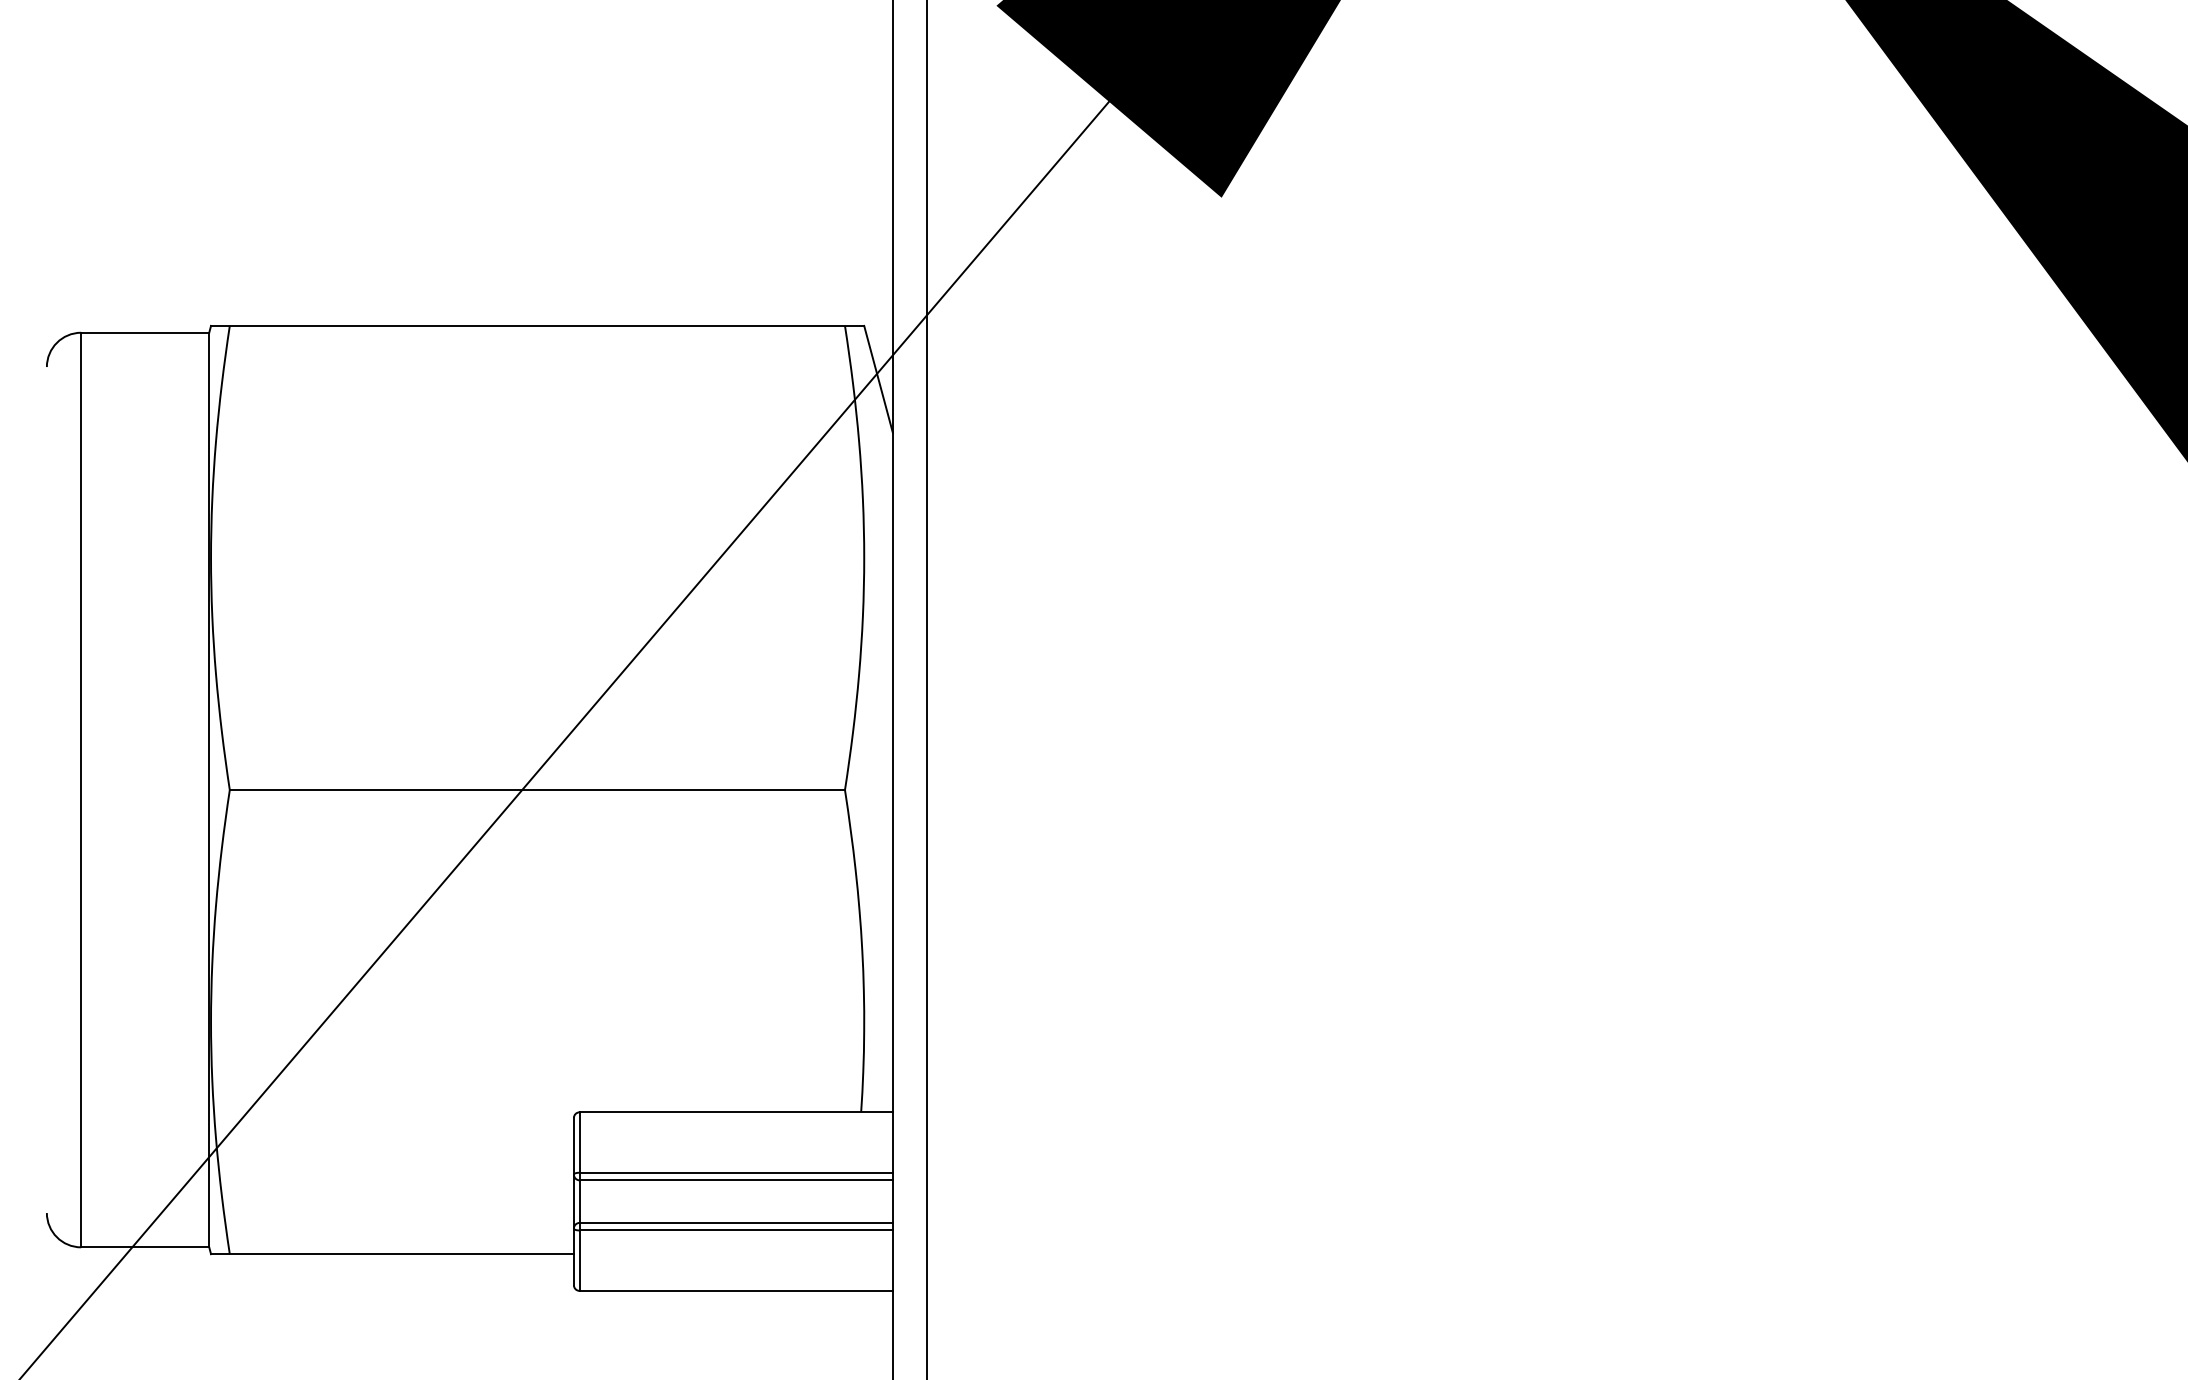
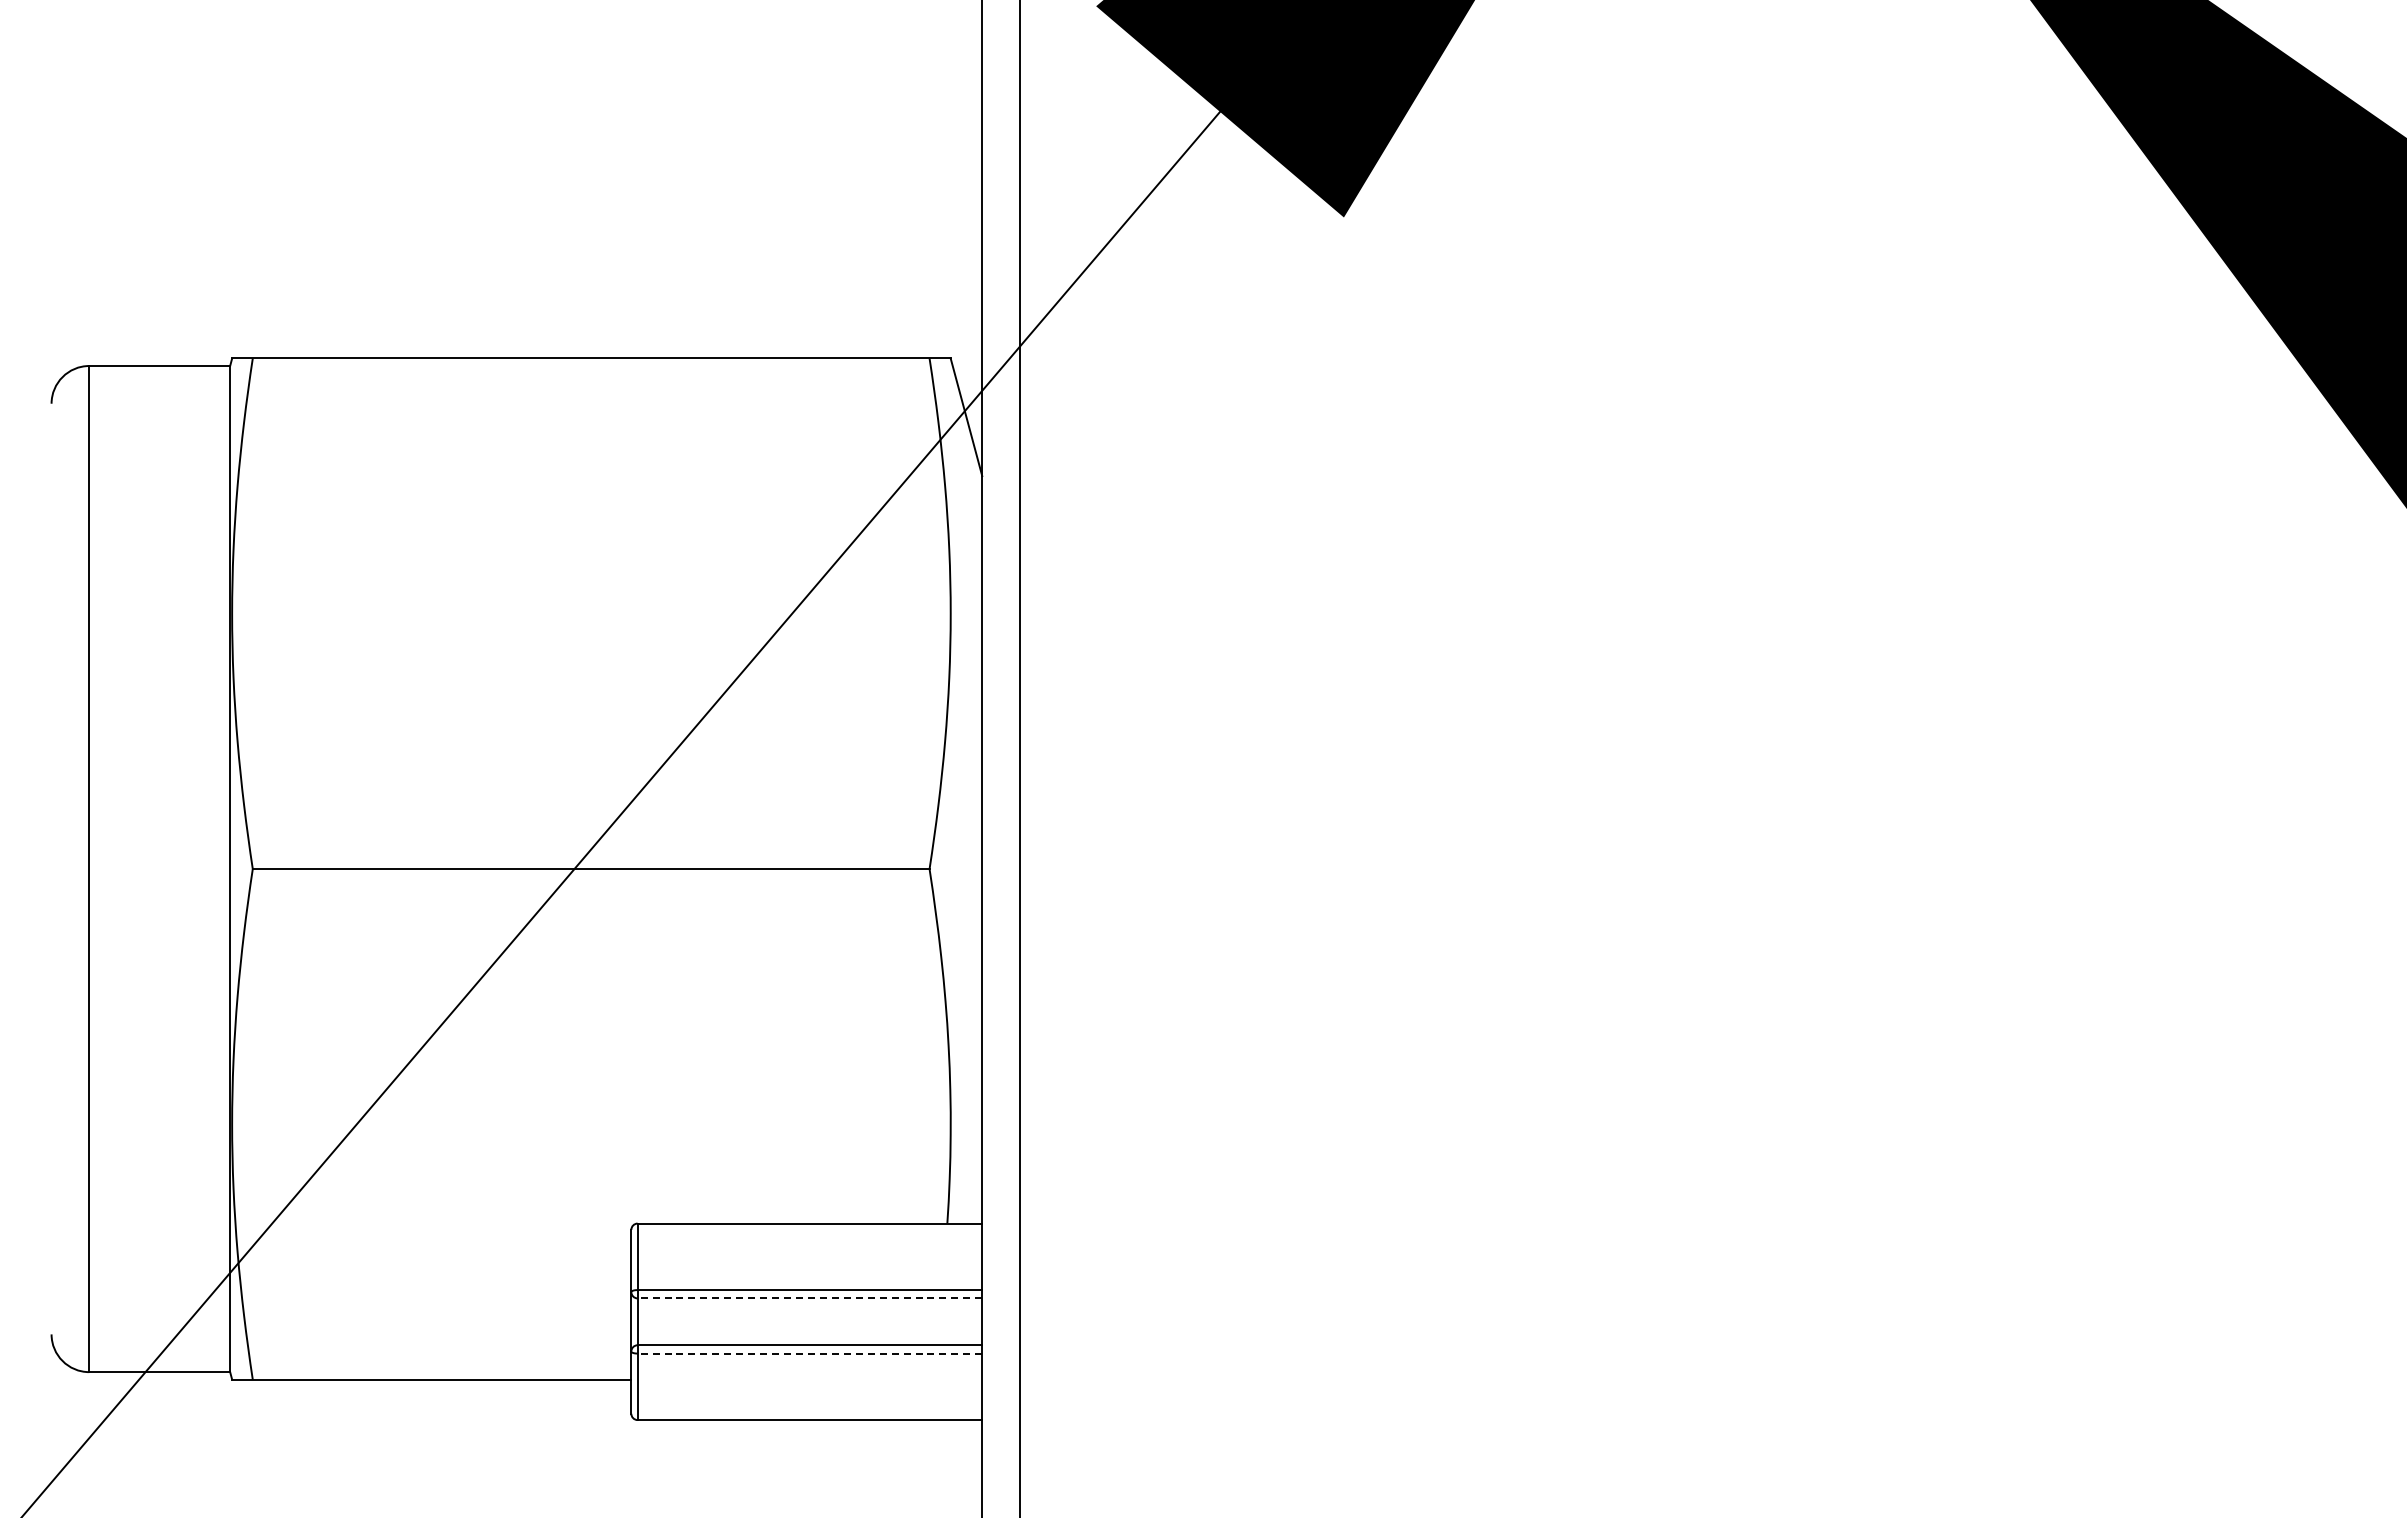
line: (735, 1180) -> (809, 1298), solid -> dashed
line: (735, 1230) -> (809, 1353), solid -> dashed

